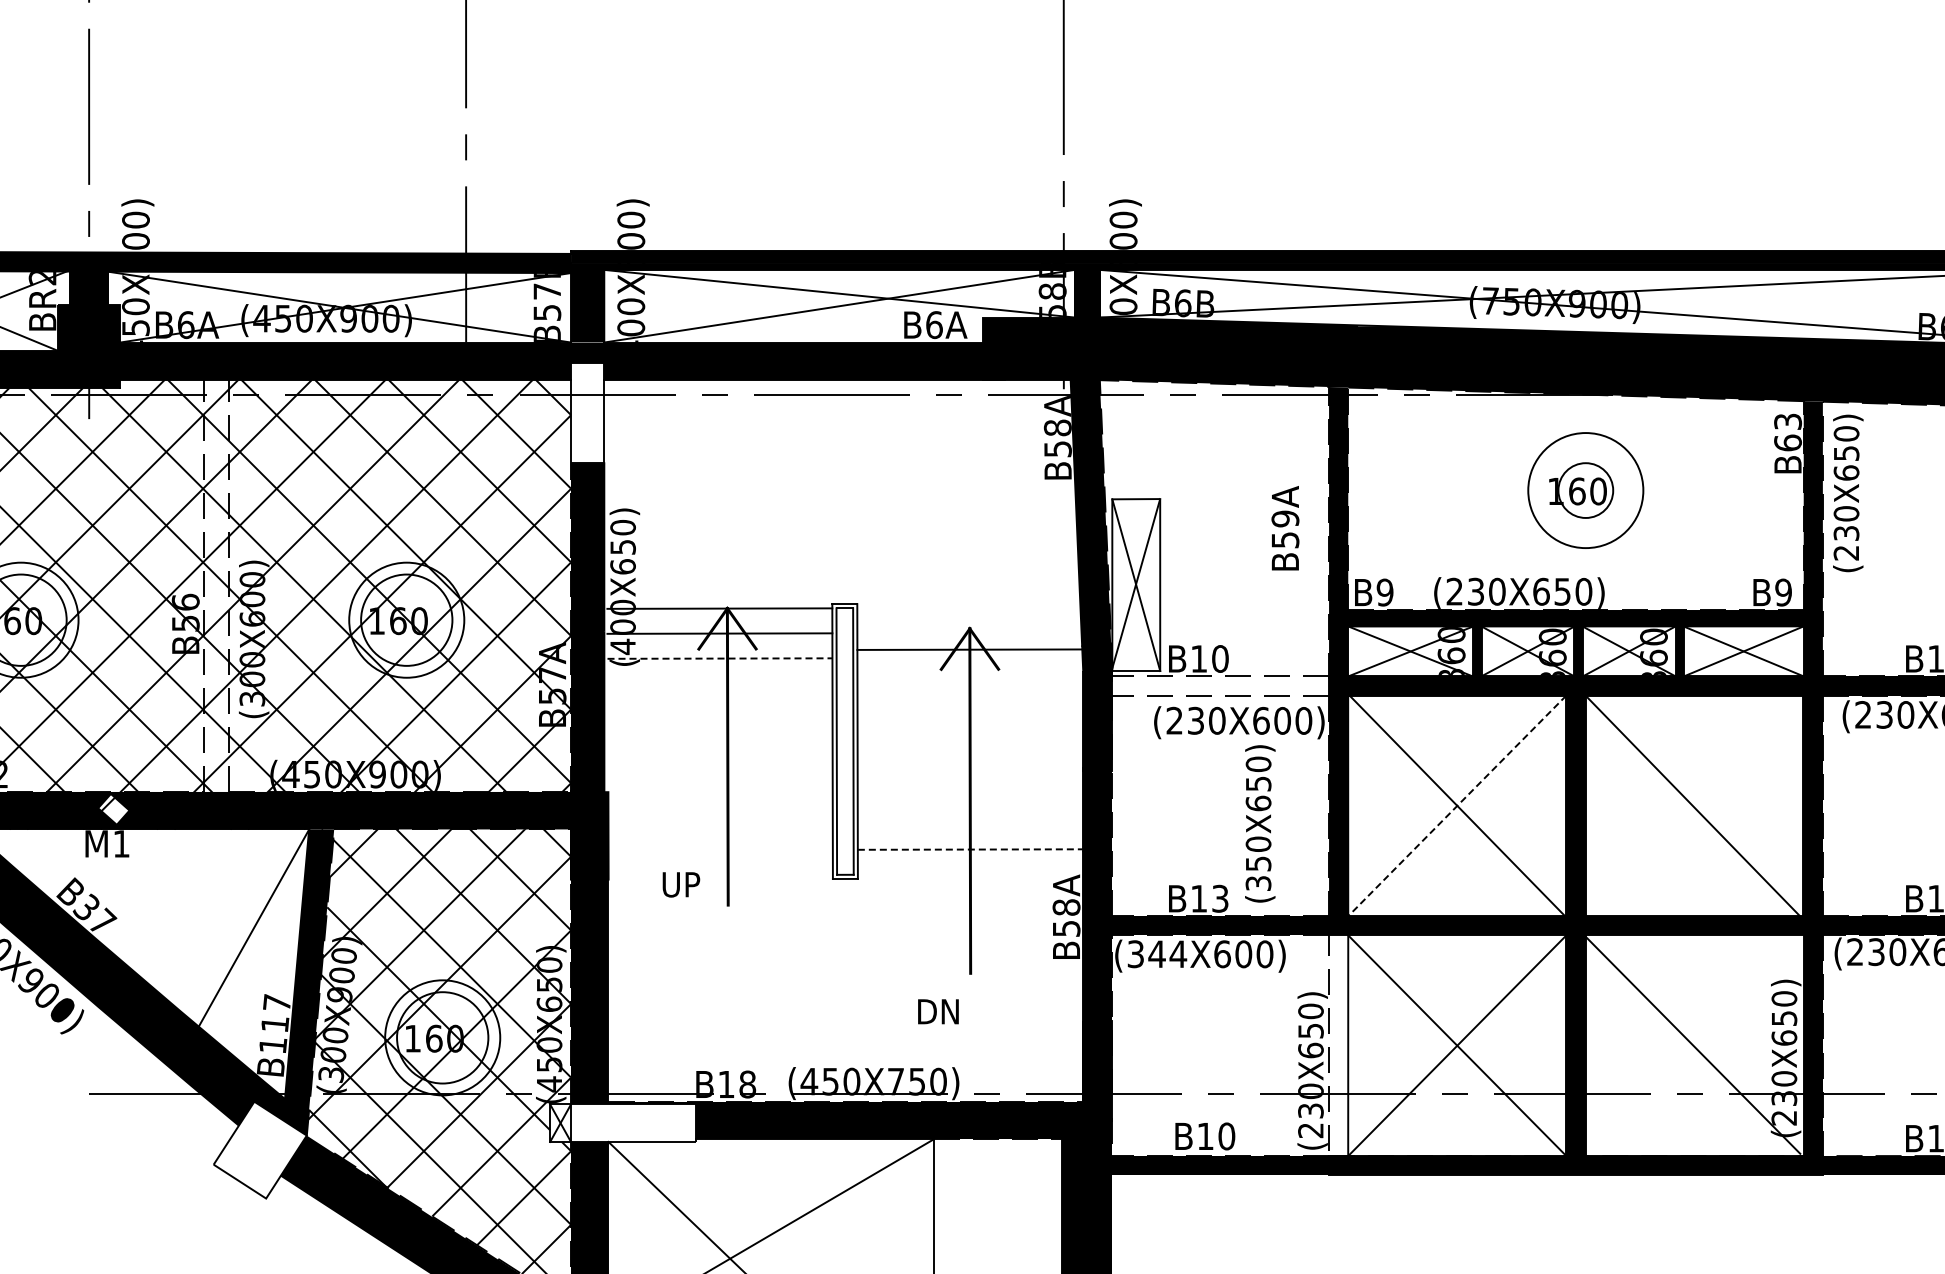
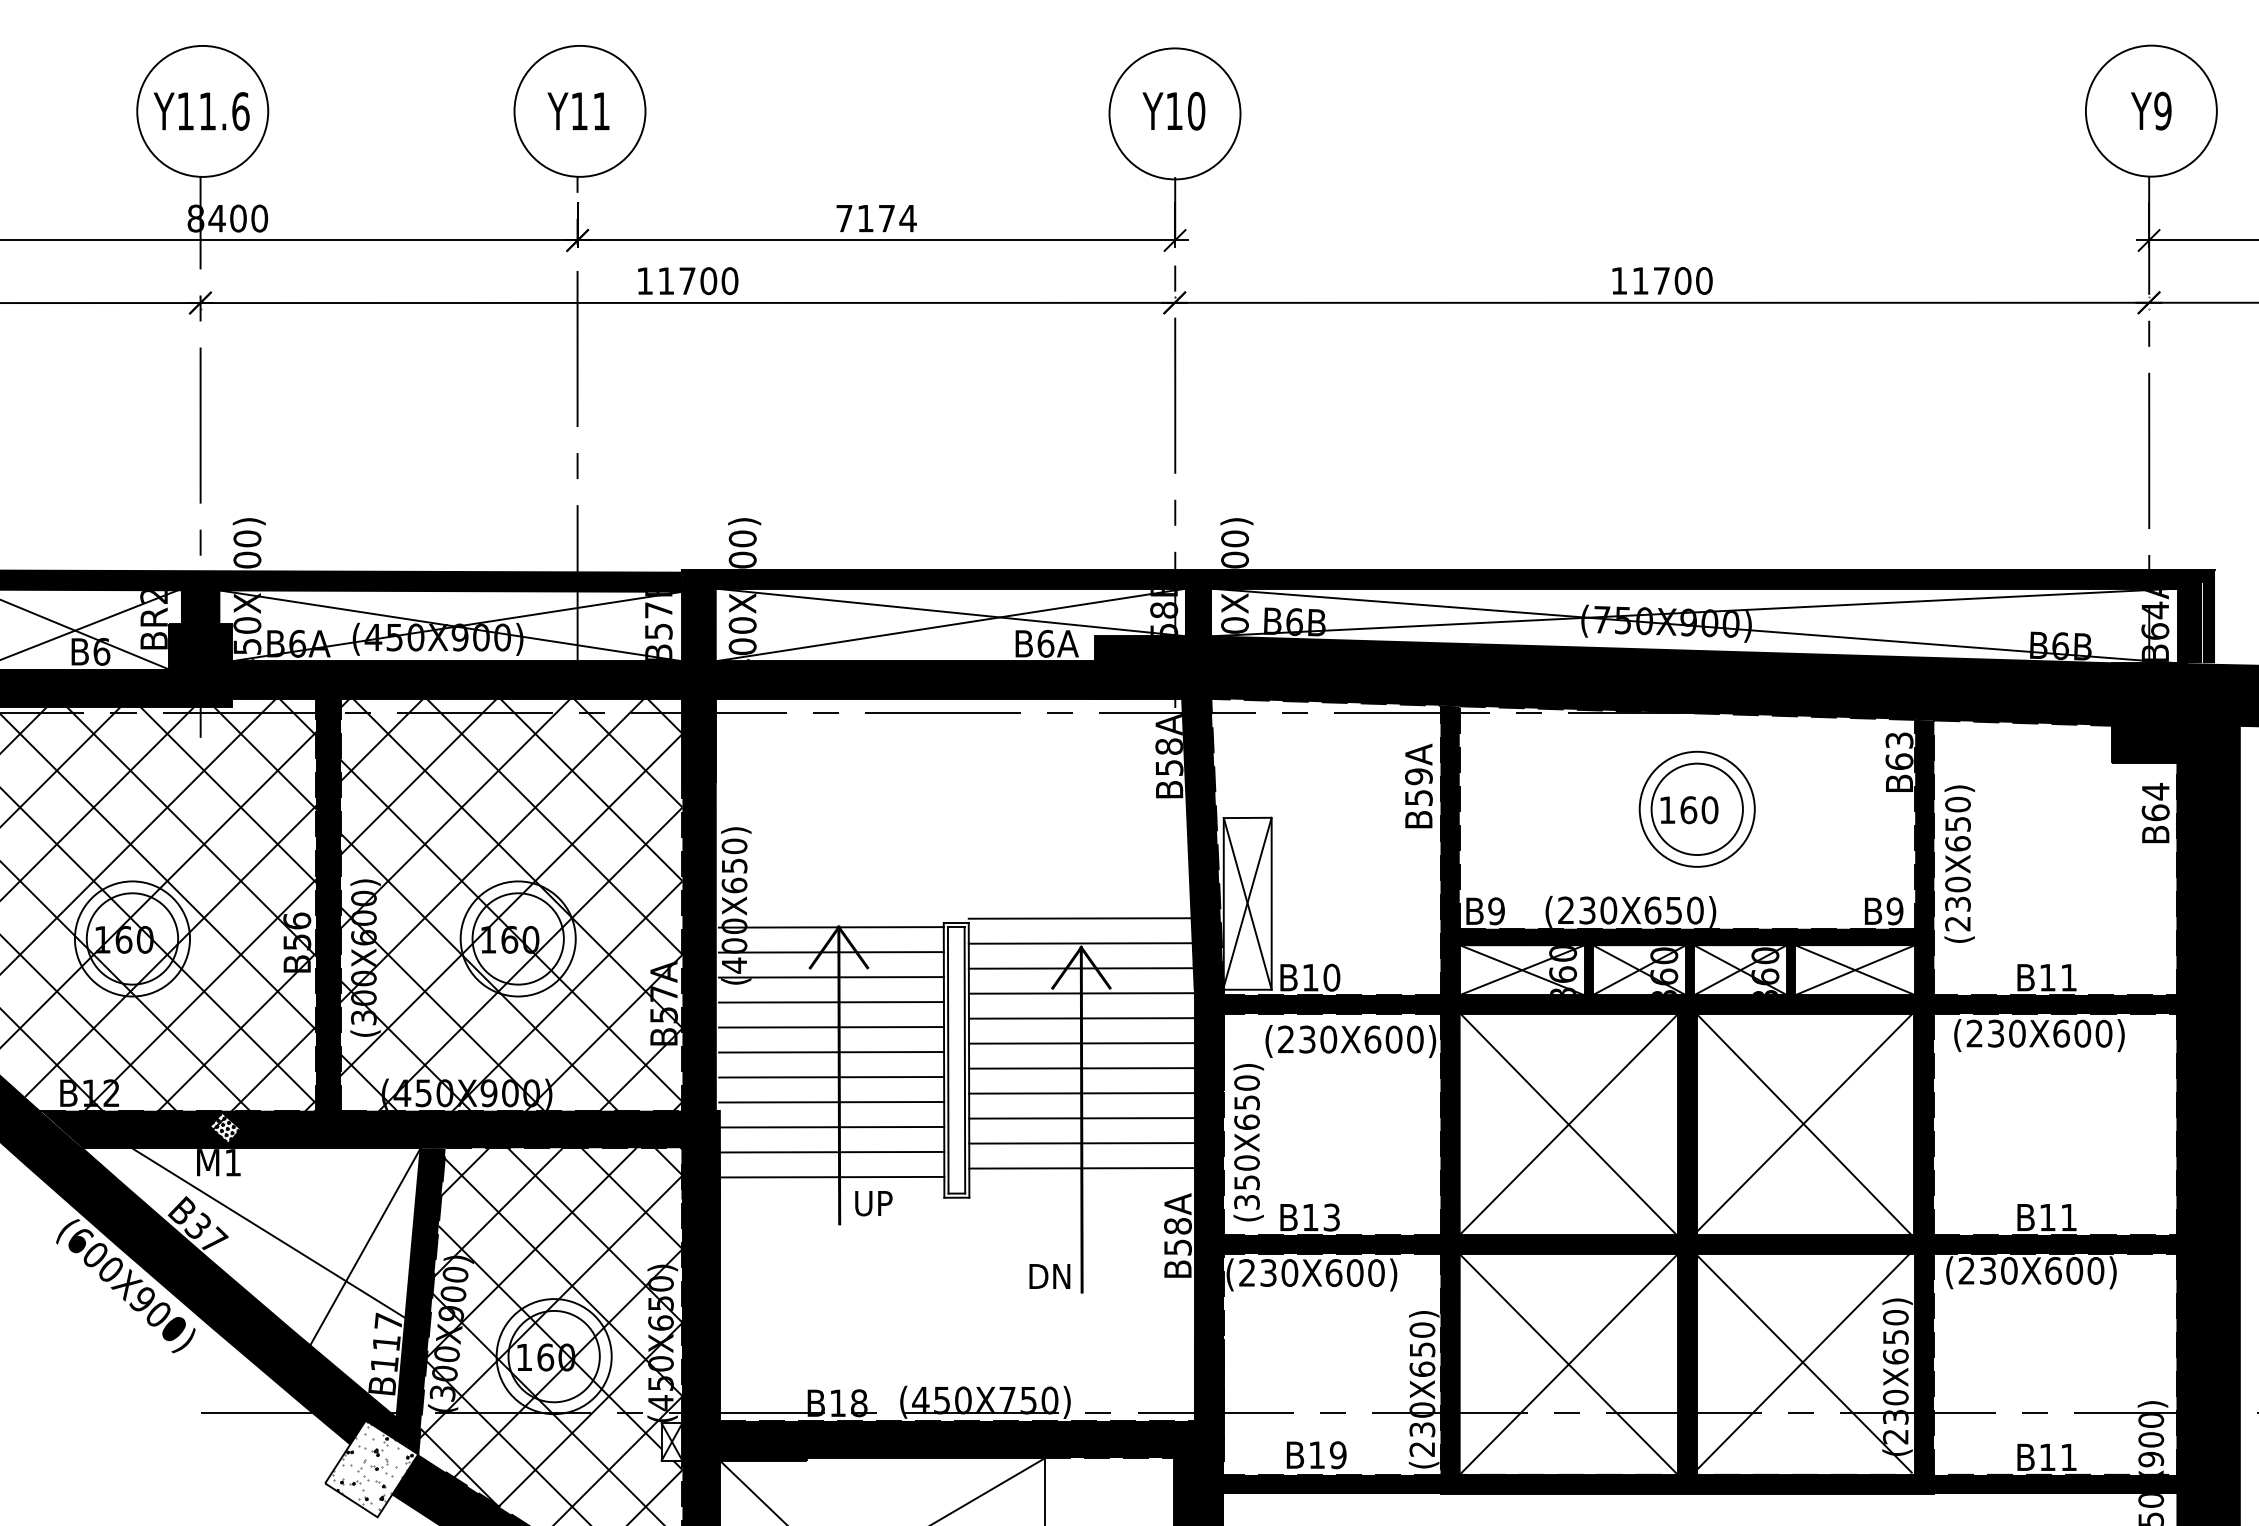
fill: (587, 413) -> (698, 732), added
circle: (1585, 490) -> (1696, 809), size x1.67
text: (1848, 492) -> (1959, 863), moved
text: (1285, 527) -> (1418, 785), moved
fill: (216, 585) -> (327, 904), added
line: (969, 599) -> (1080, 918), added
line: (969, 624) -> (1080, 943), added
line: (720, 658) -> (831, 977), dashed -> solid
line: (969, 674) -> (1080, 993), added
line: (720, 683) -> (831, 1002), added
fill: (1220, 685) -> (1331, 1004), added
line: (969, 699) -> (1080, 1018), added
line: (720, 708) -> (831, 1027), added
line: (970, 724) -> (1081, 1043), added
line: (720, 733) -> (831, 1052), added
line: (970, 749) -> (1081, 1068), added
line: (720, 758) -> (831, 1077), added
line: (970, 774) -> (1081, 1093), added
line: (720, 783) -> (831, 1102), added
line: (970, 799) -> (1081, 1118), added
line: (1691, 805) -> (1802, 1124), added
line: (1457, 806) -> (1568, 1125), dashed -> solid
line: (720, 807) -> (831, 1126), added
hatch: (113, 808) -> (224, 1127), added
text: (1260, 823) -> (1248, 1142), moved
line: (970, 824) -> (1081, 1143), added
line: (720, 832) -> (831, 1151), added
line: (971, 849) -> (1082, 1168), dashed -> solid
line: (720, 857) -> (831, 1176), added
text: (681, 884) -> (873, 1203), moved
line: (157, 914) -> (268, 1233), added
text: (1157, 953) -> (1268, 1272), (344X600) -> (230X600)
text: (938, 1011) -> (1049, 1276), moved
line: (1691, 1042) -> (1802, 1361), added
fill: (1338, 1045) -> (1449, 1364), added
fill: (633, 1122) -> (744, 1441), added
text: (1226, 1136) -> (1337, 1455), B10 -> B19
hatch: (262, 1145) -> (373, 1464), added

